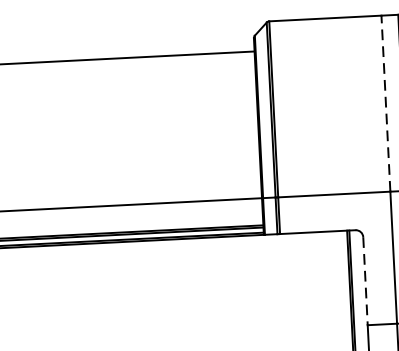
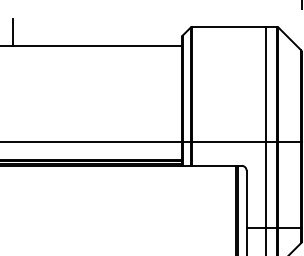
line: (385, 103) -> (265, 84), dashed -> solid
line: (365, 281) -> (246, 199), dashed -> solid

